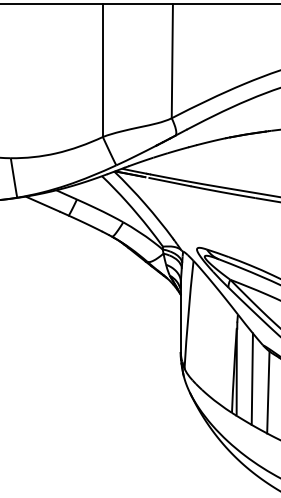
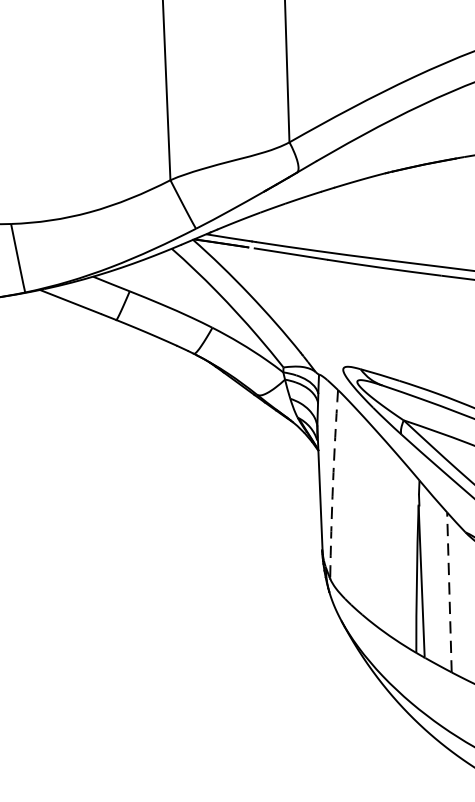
arc: (188, 314) -> (333, 484), solid -> dashed
line: (252, 379) -> (449, 593), solid -> dashed

